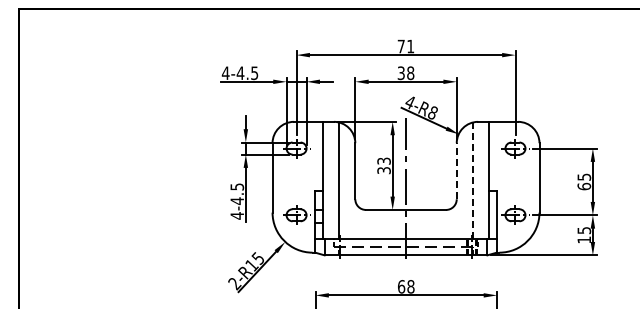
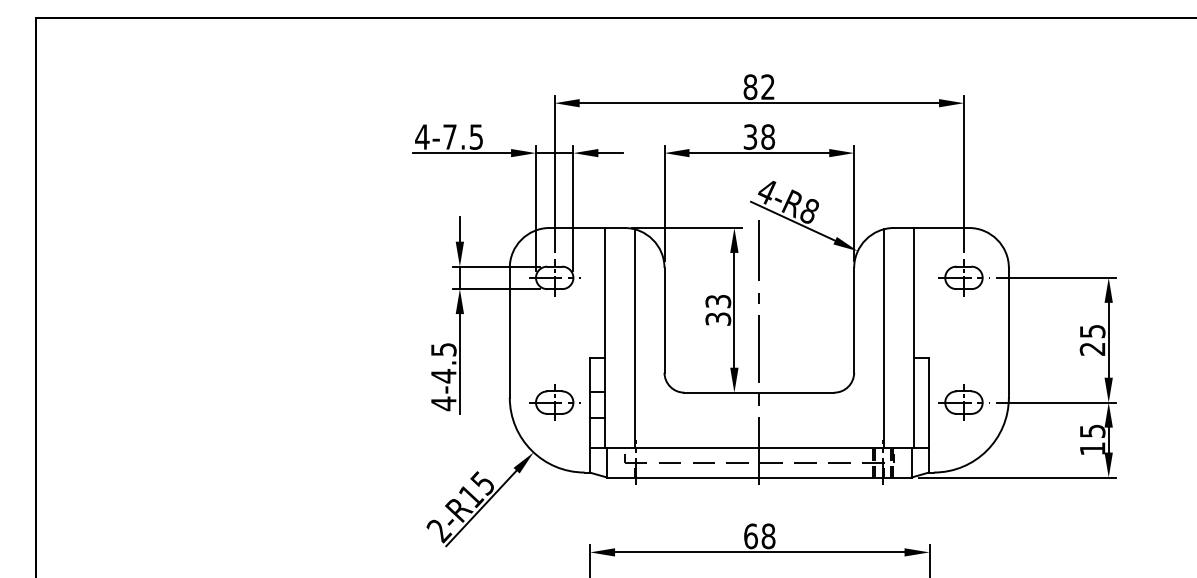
text: (405, 46) -> (758, 87), 71 -> 82
text: (240, 72) -> (449, 135), 4-4.5 -> 4-7.5
line: (456, 170) -> (853, 318), dashed -> solid
line: (472, 180) -> (883, 337), dashed -> solid
text: (584, 186) -> (1093, 348), 65 -> 25

